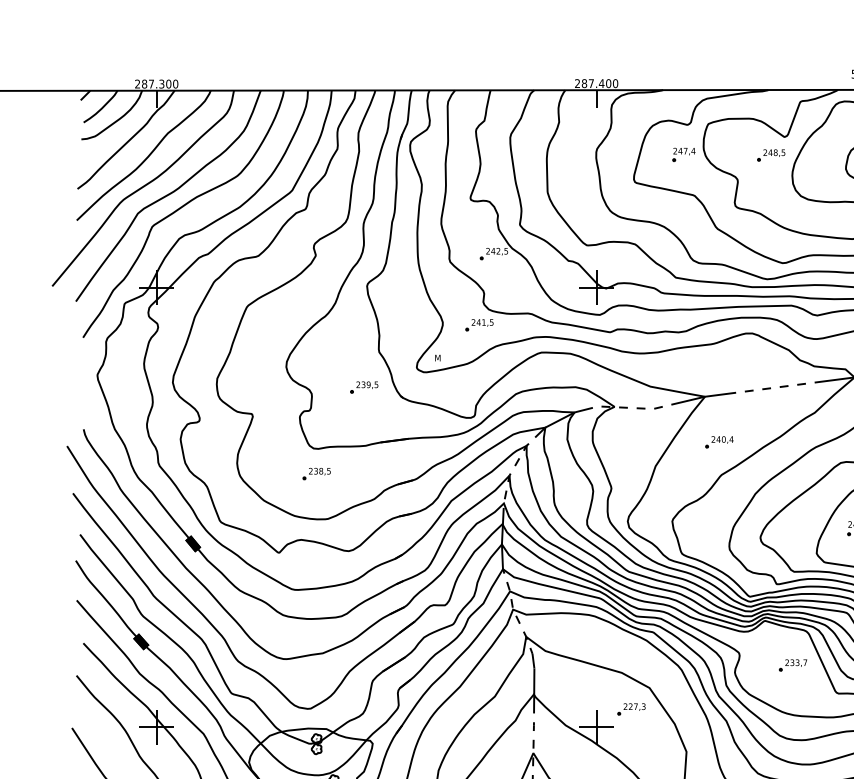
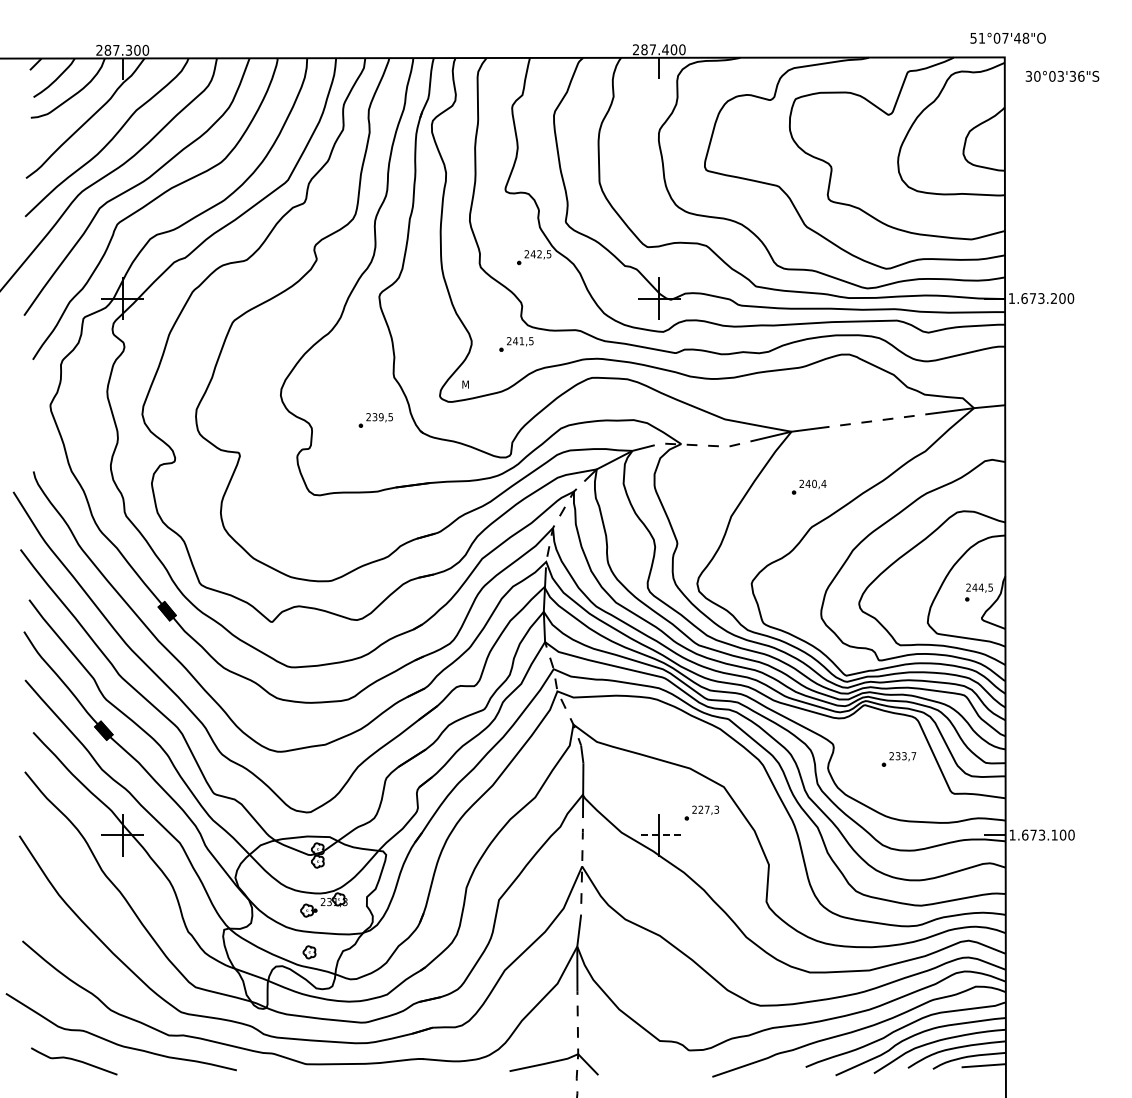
part: (683, 154) -> (765, 136), removed
part: (771, 155) -> (872, 137), removed
part: (316, 473) -> (317, 525), removed
line: (595, 727) -> (658, 835), solid -> dashed

